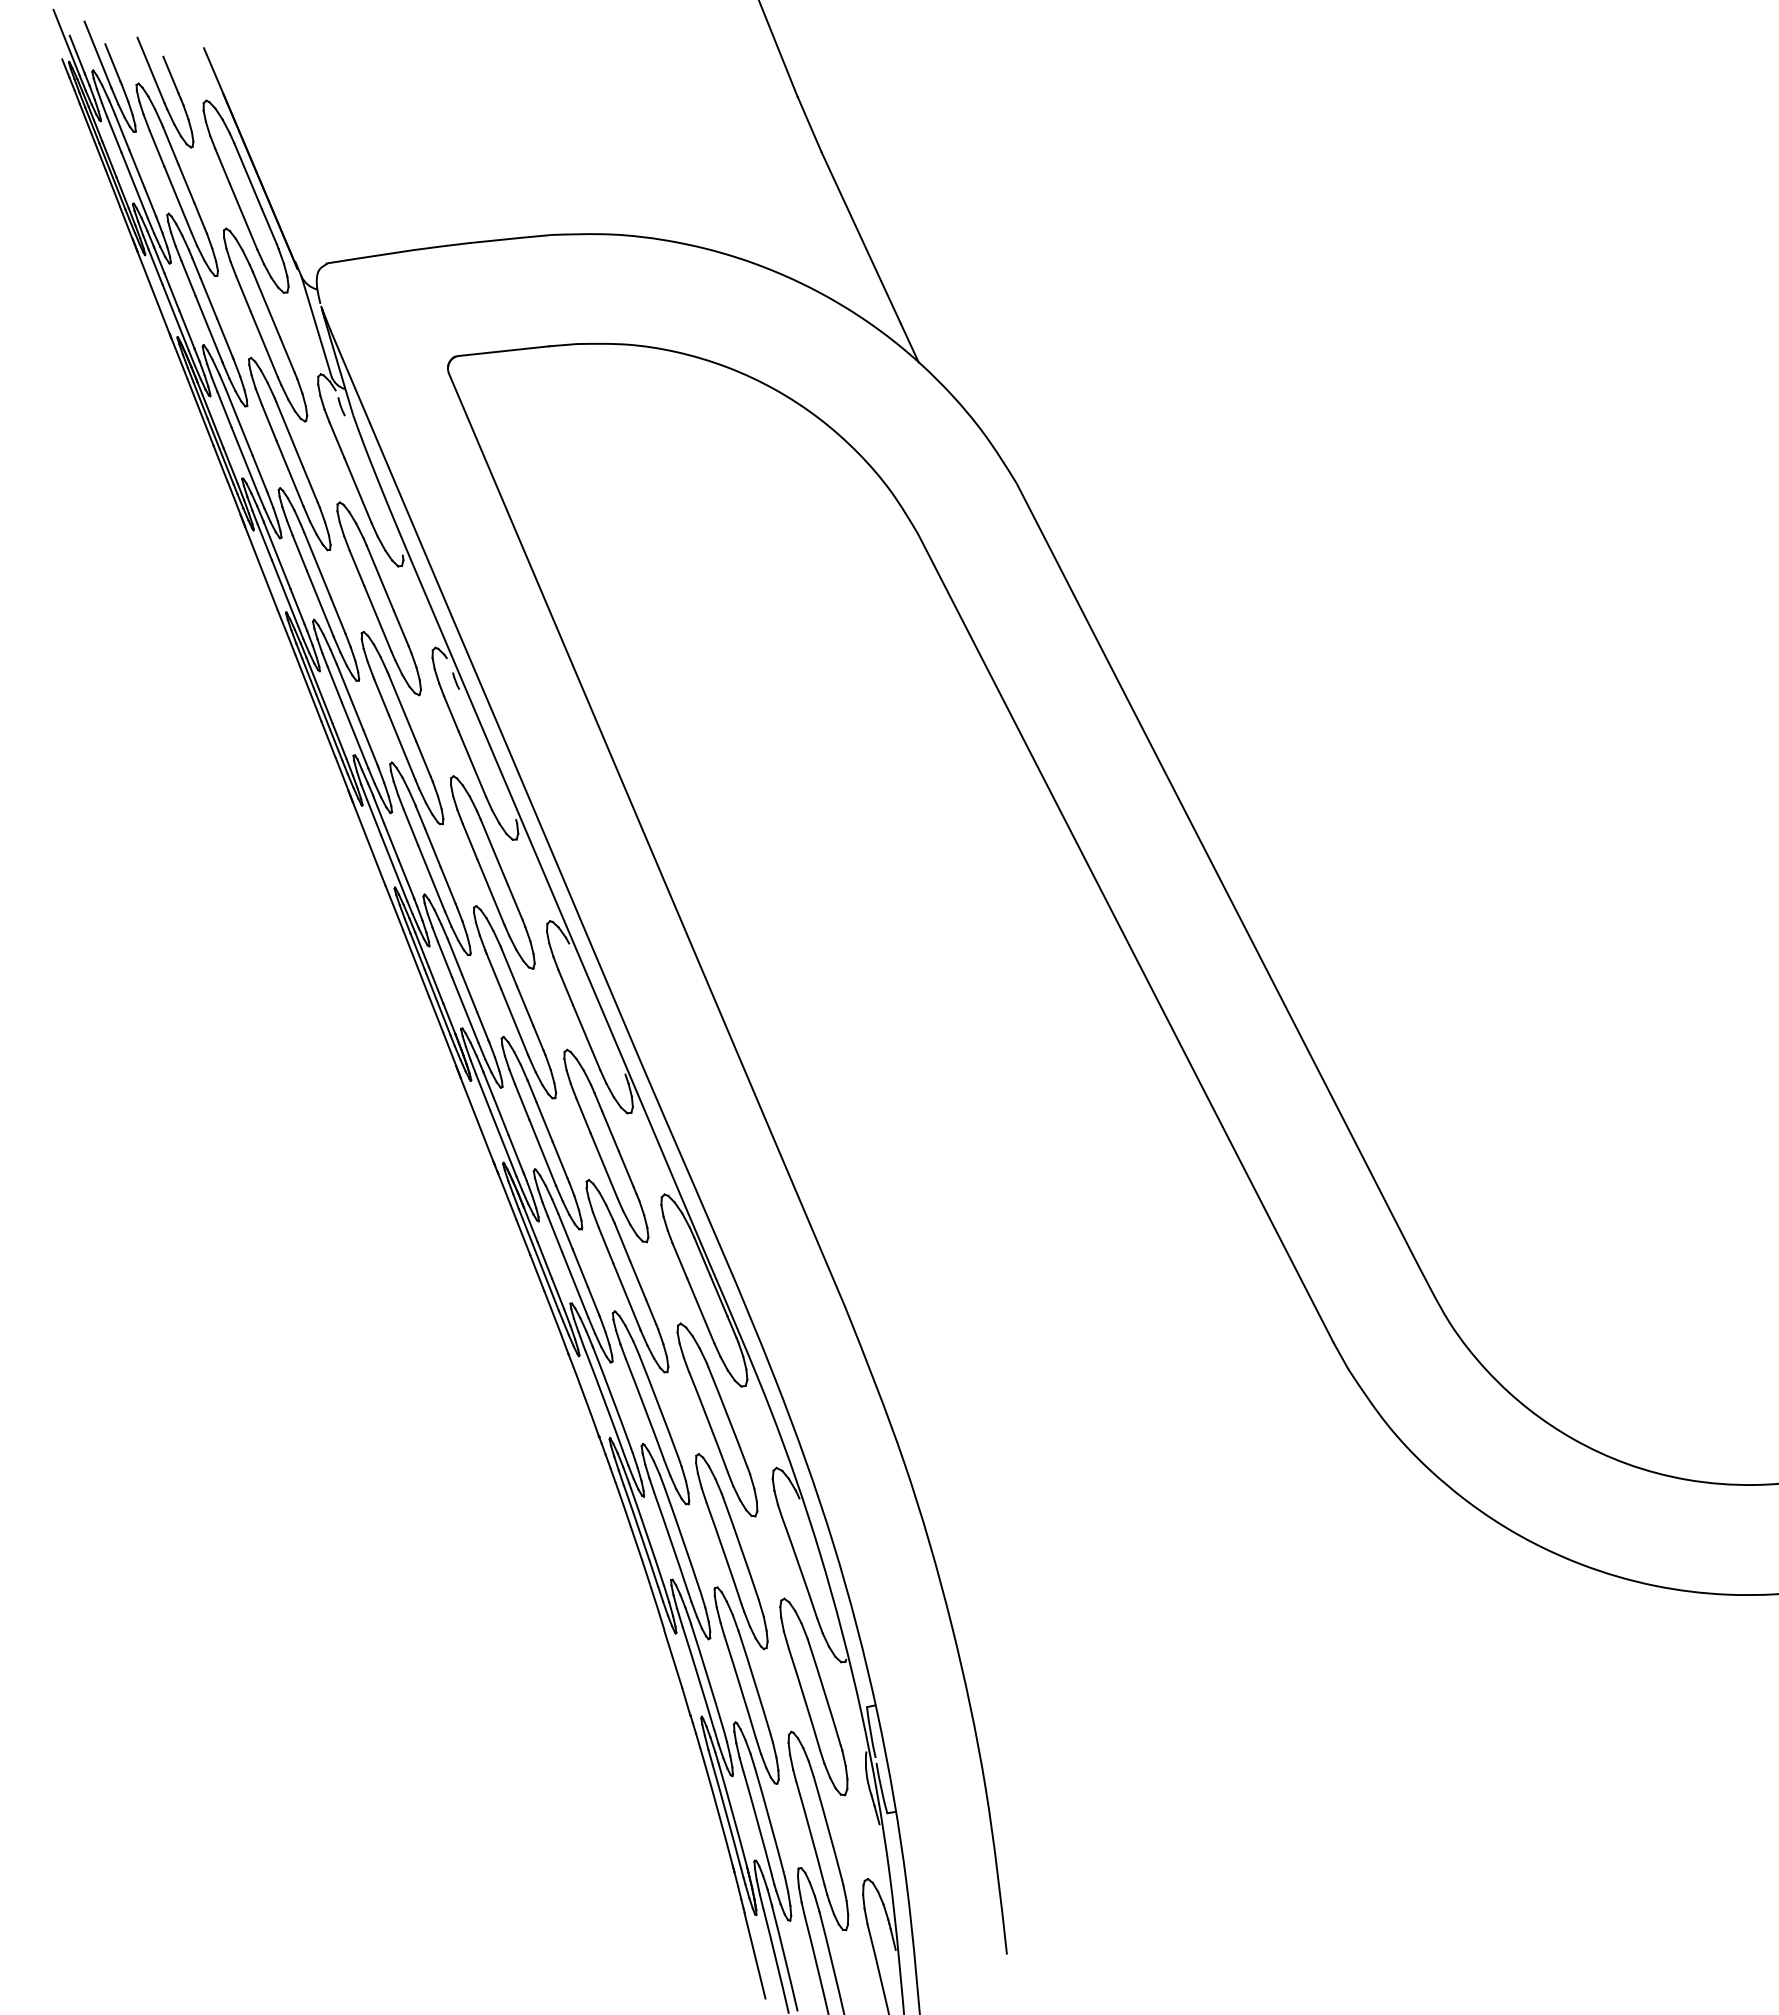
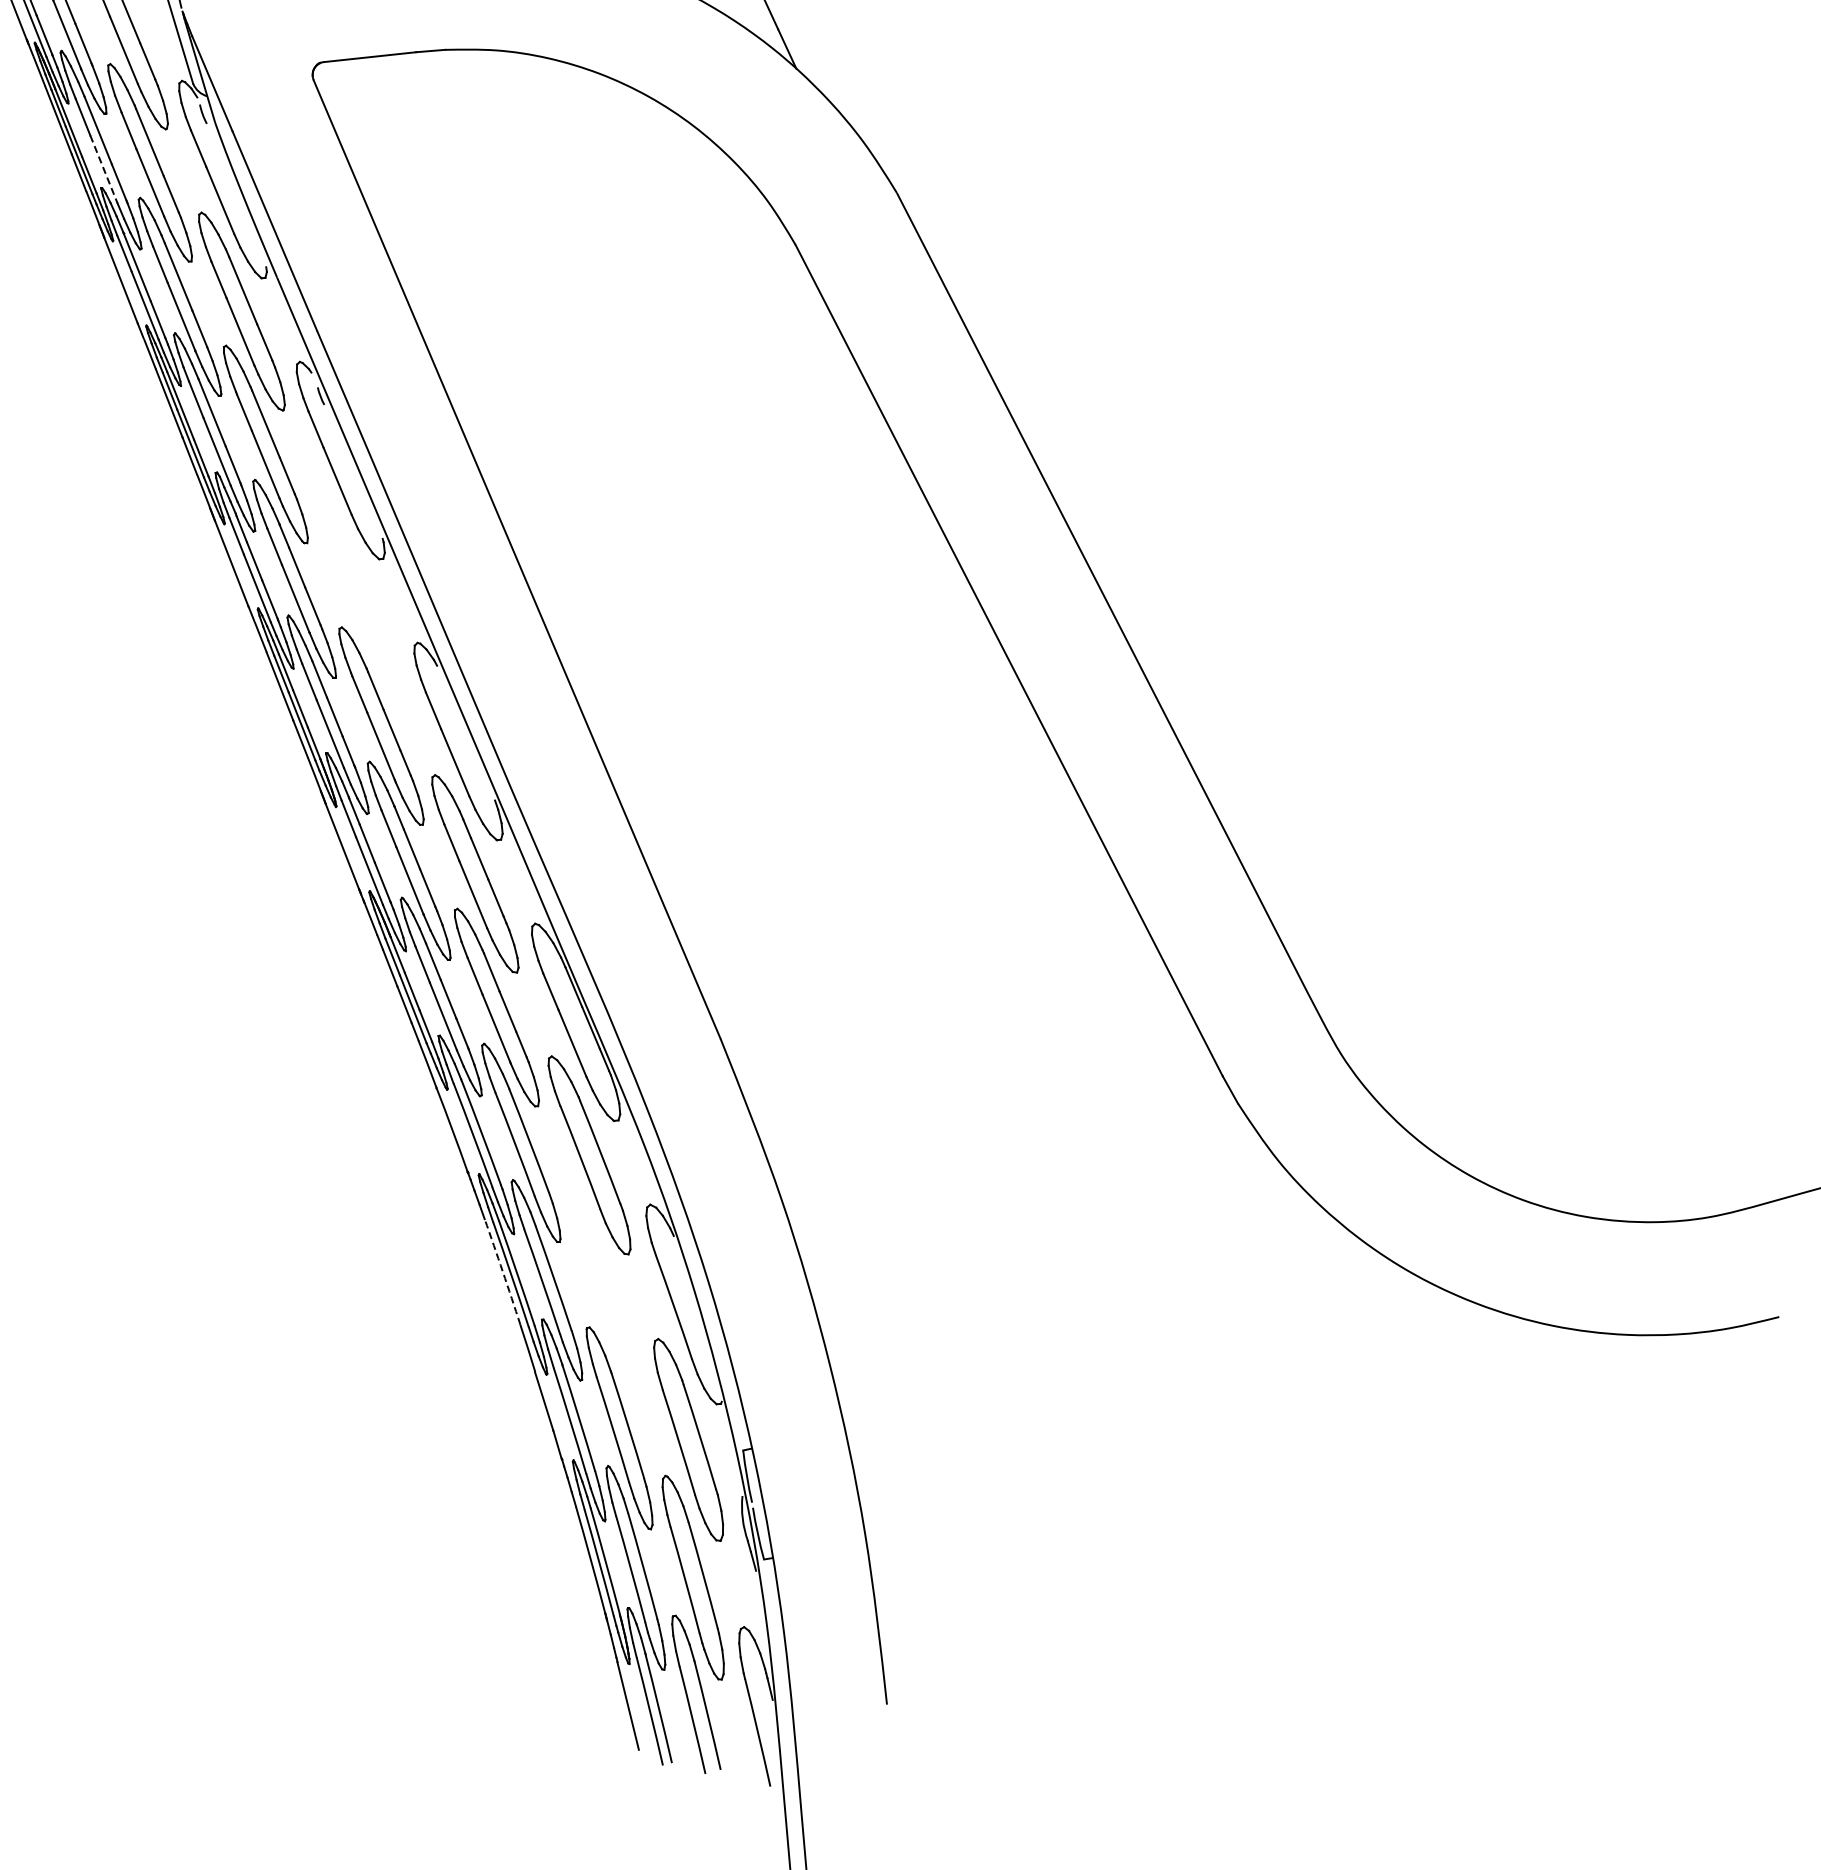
line: (245, 460) -> (104, 169), solid -> dashed
part: (492, 872) -> (358, 592), removed
arc: (633, 1533) -> (503, 1272), solid -> dashed
part: (731, 1551) -> (603, 1290), removed

